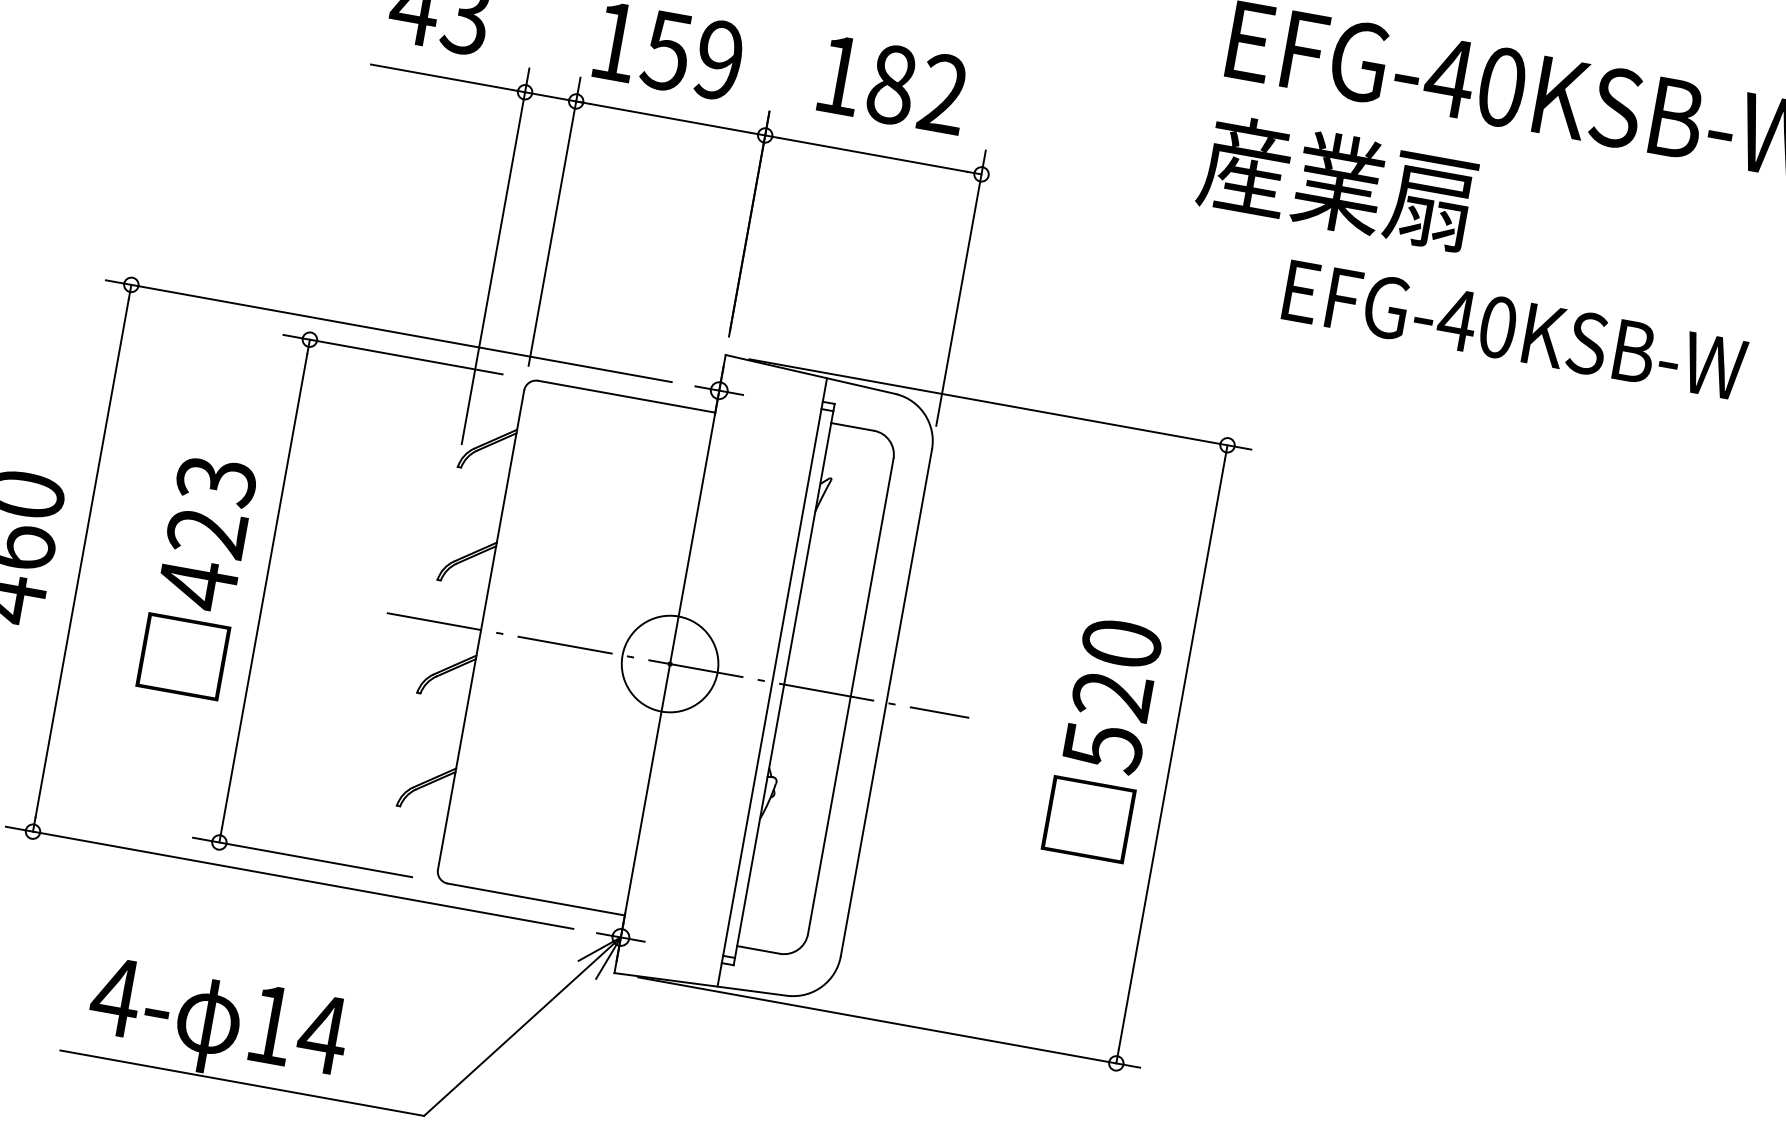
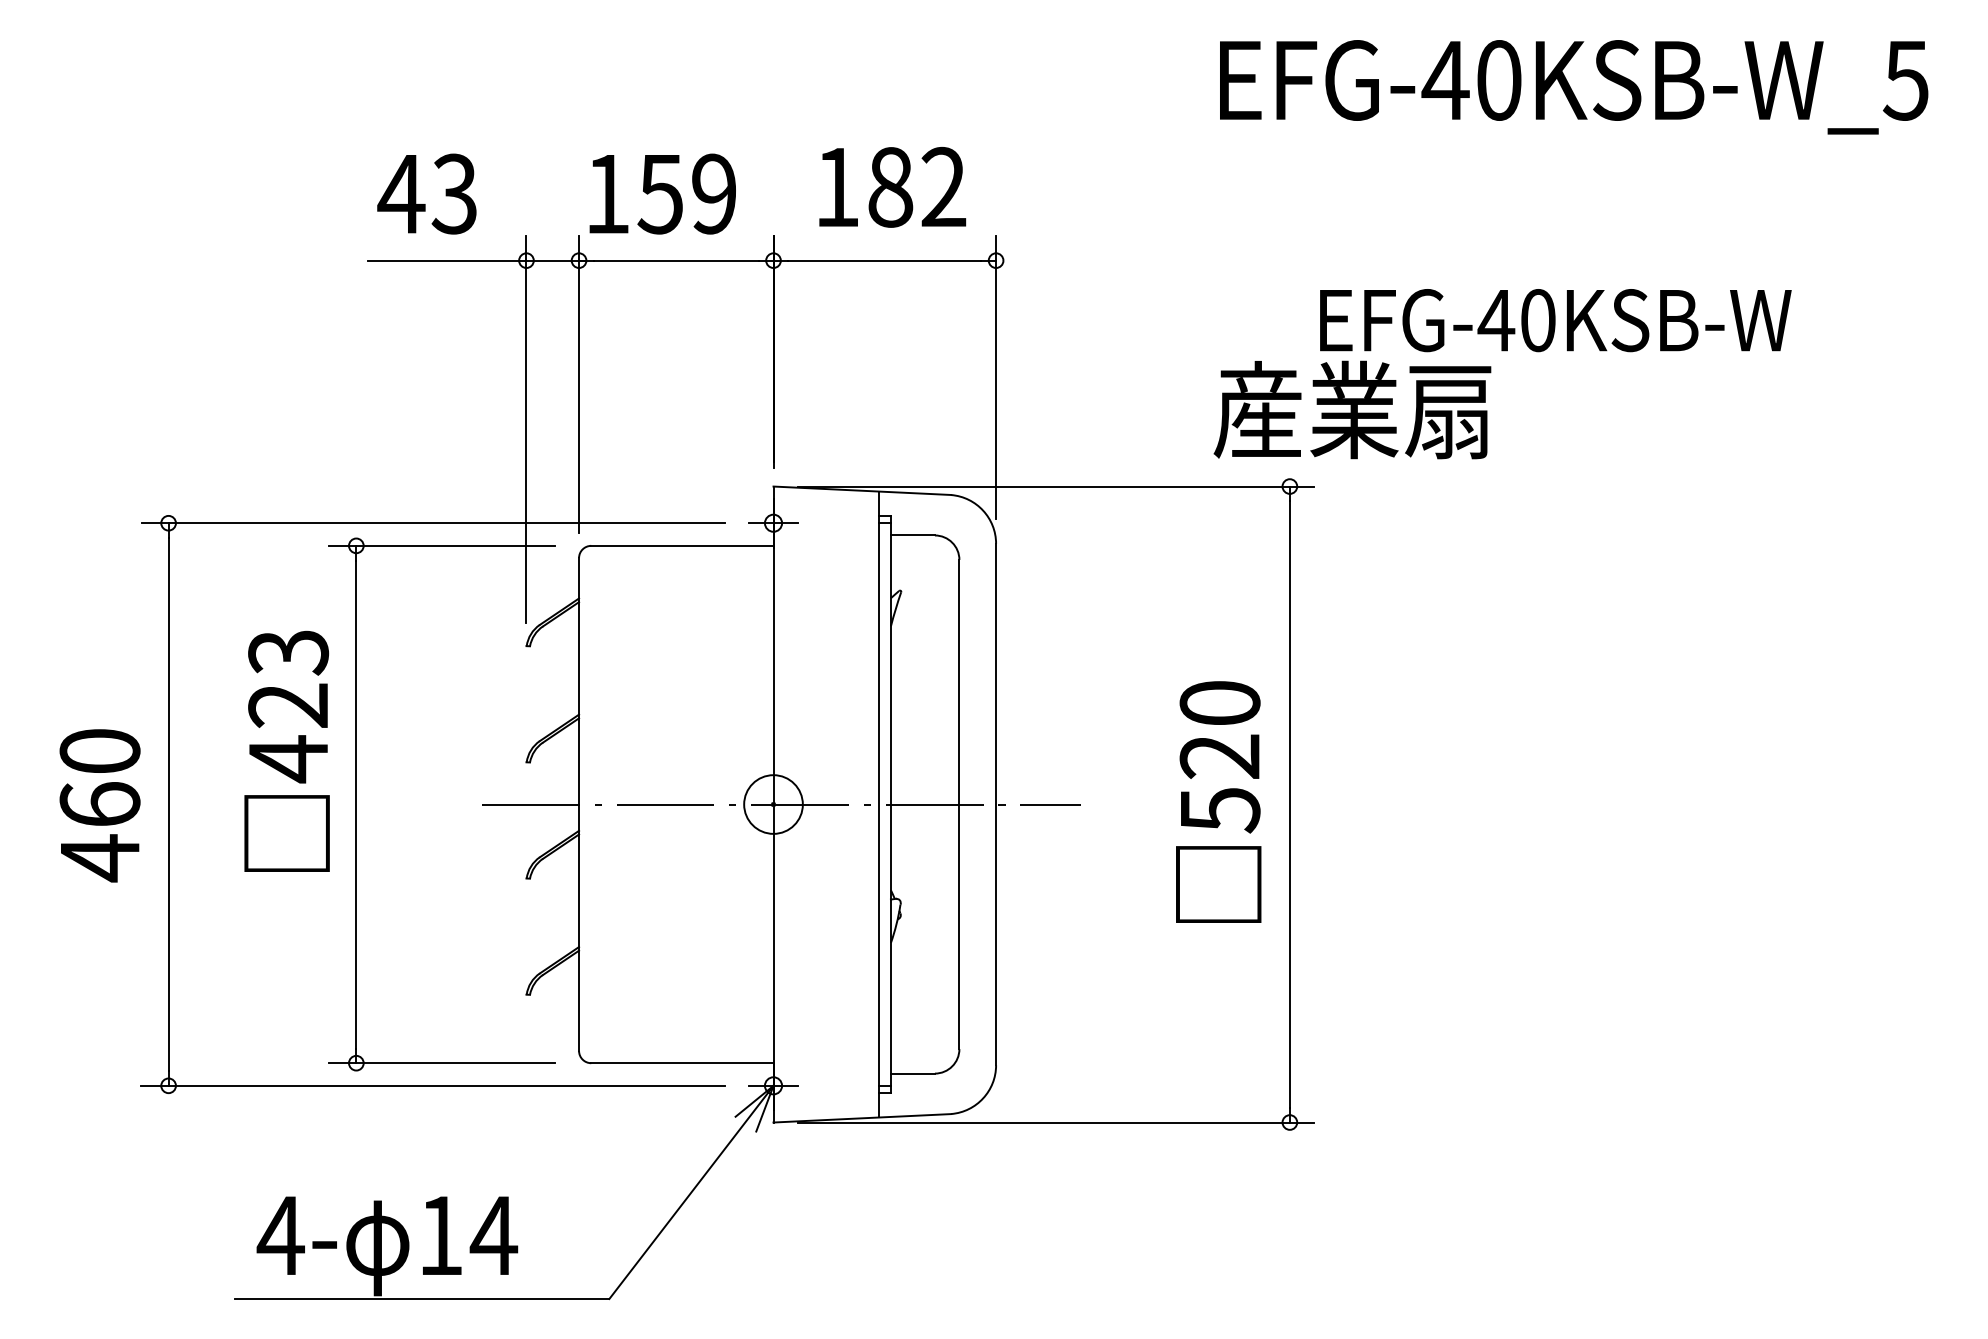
text: (1337, 182) -> (1352, 409), moved
text: (197, 575) -> (286, 750), moved
circle: (670, 664) -> (773, 804), size x0.6

